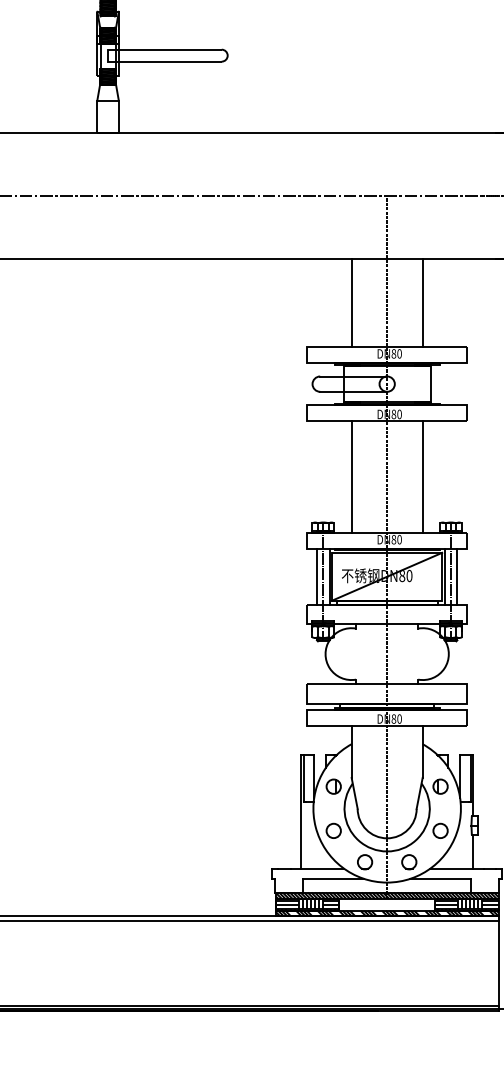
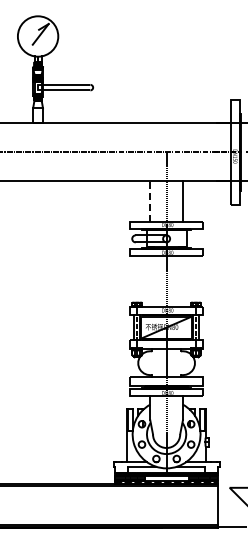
line: (352, 302) -> (150, 201), solid -> dashed
line: (352, 476) -> (150, 281), removed
line: (421, 476) -> (182, 281), removed

